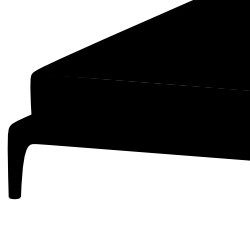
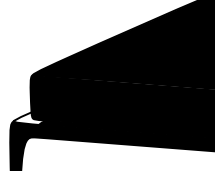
fill: (30, 122) -> (29, 118), removed

